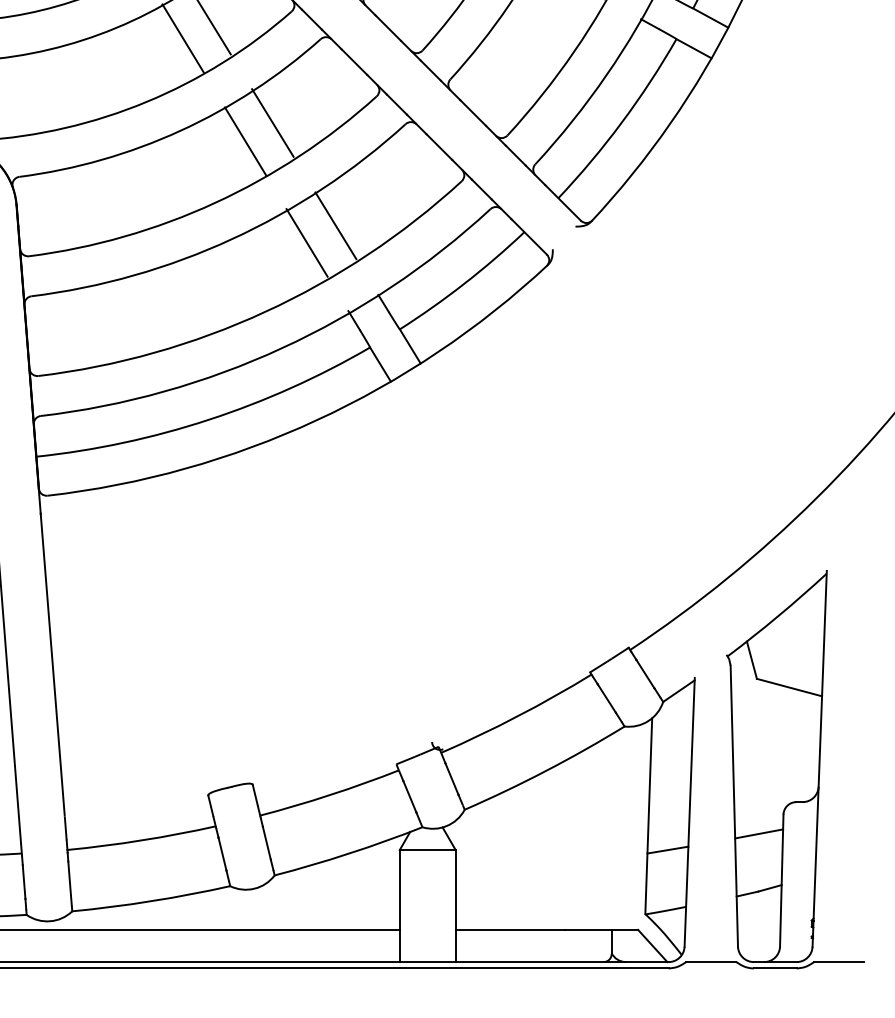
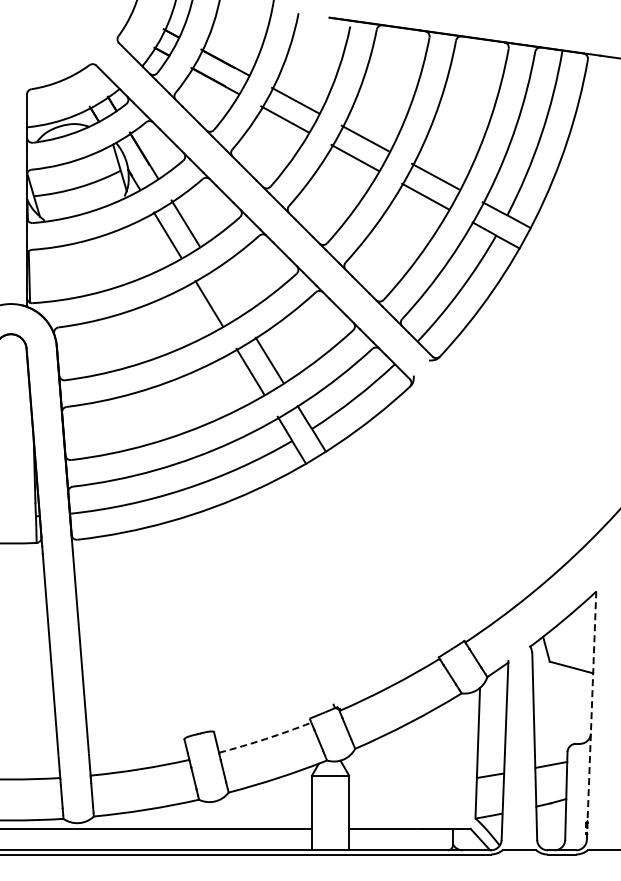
line: (272, 122) -> (227, 291), removed
line: (819, 758) -> (591, 714), solid -> dashed
arc: (329, 795) -> (265, 739), solid -> dashed

